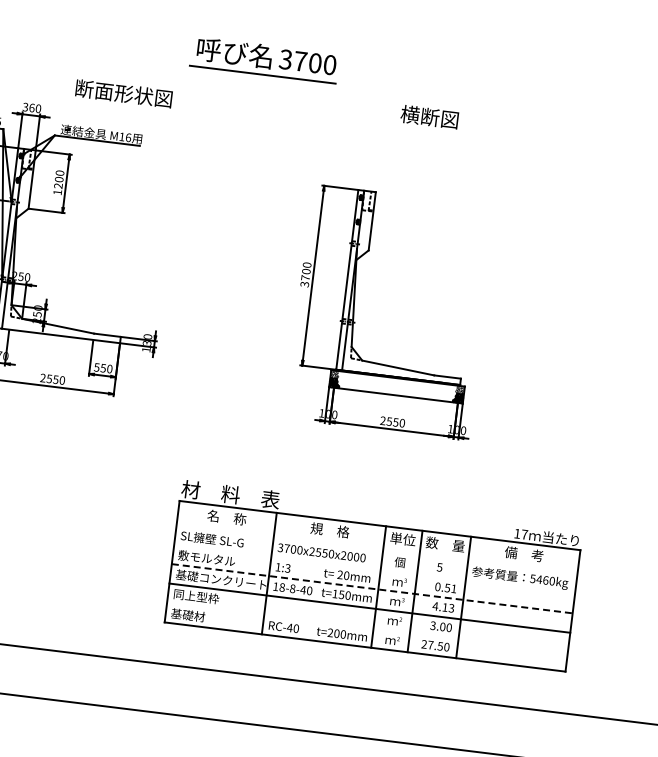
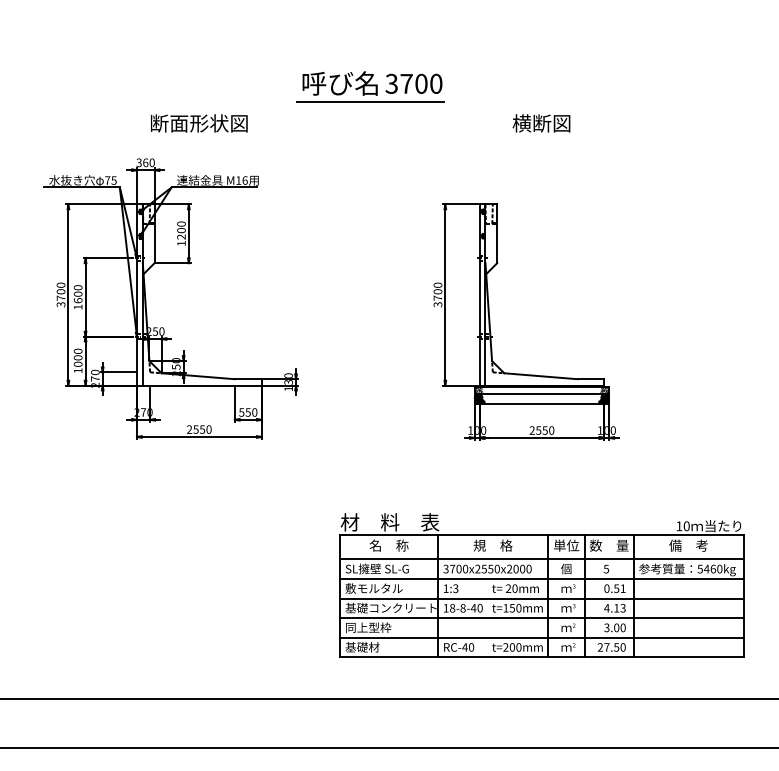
text: (124, 93) -> (199, 123), moved
line: (396, 385) -> (541, 393), added
text: (524, 534) -> (686, 526), 17 -> 10
line: (376, 549) -> (541, 559), added
line: (374, 568) -> (541, 578), added
line: (372, 588) -> (542, 598), dashed -> solid
line: (367, 627) -> (541, 637), added

